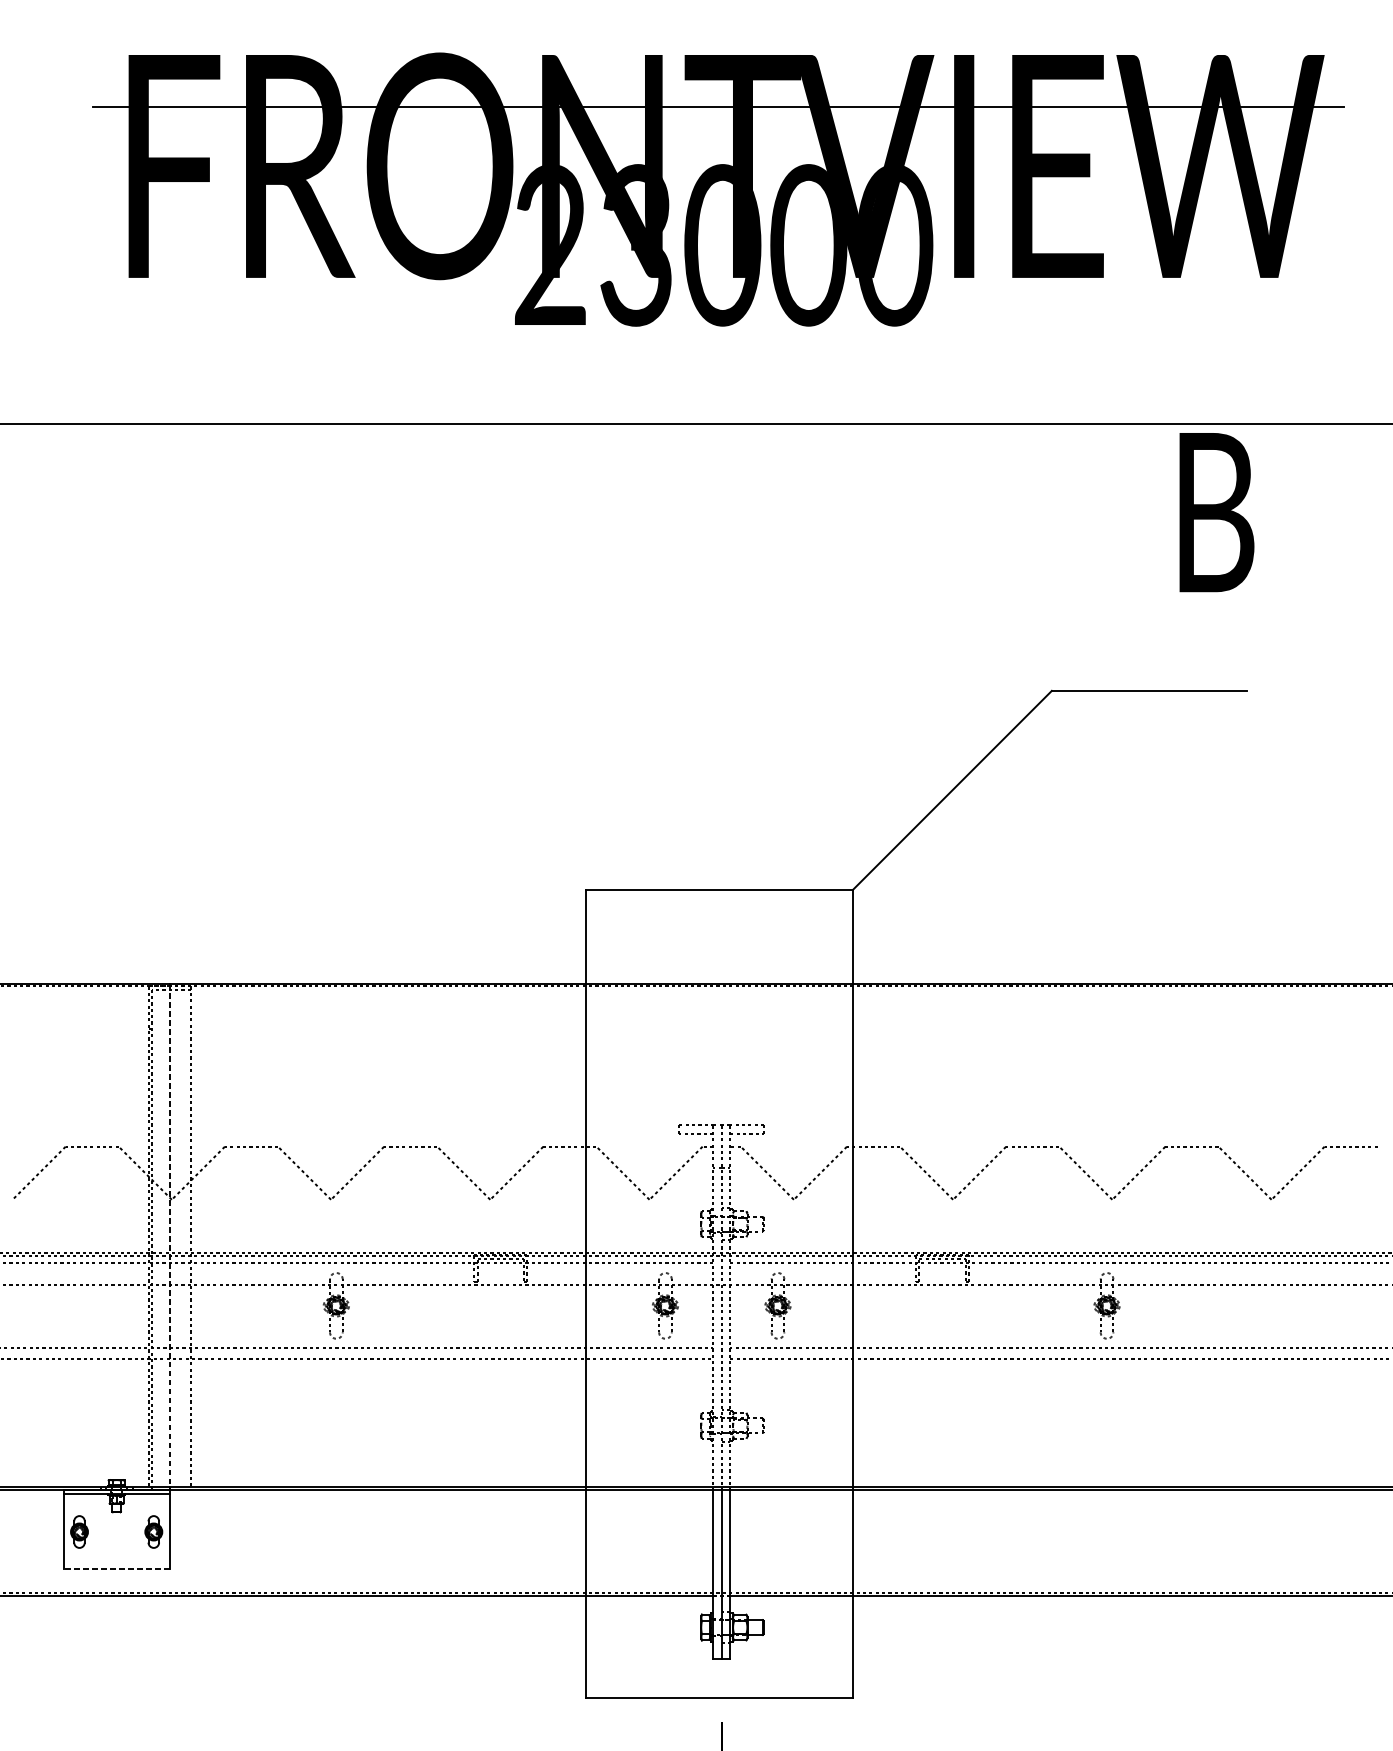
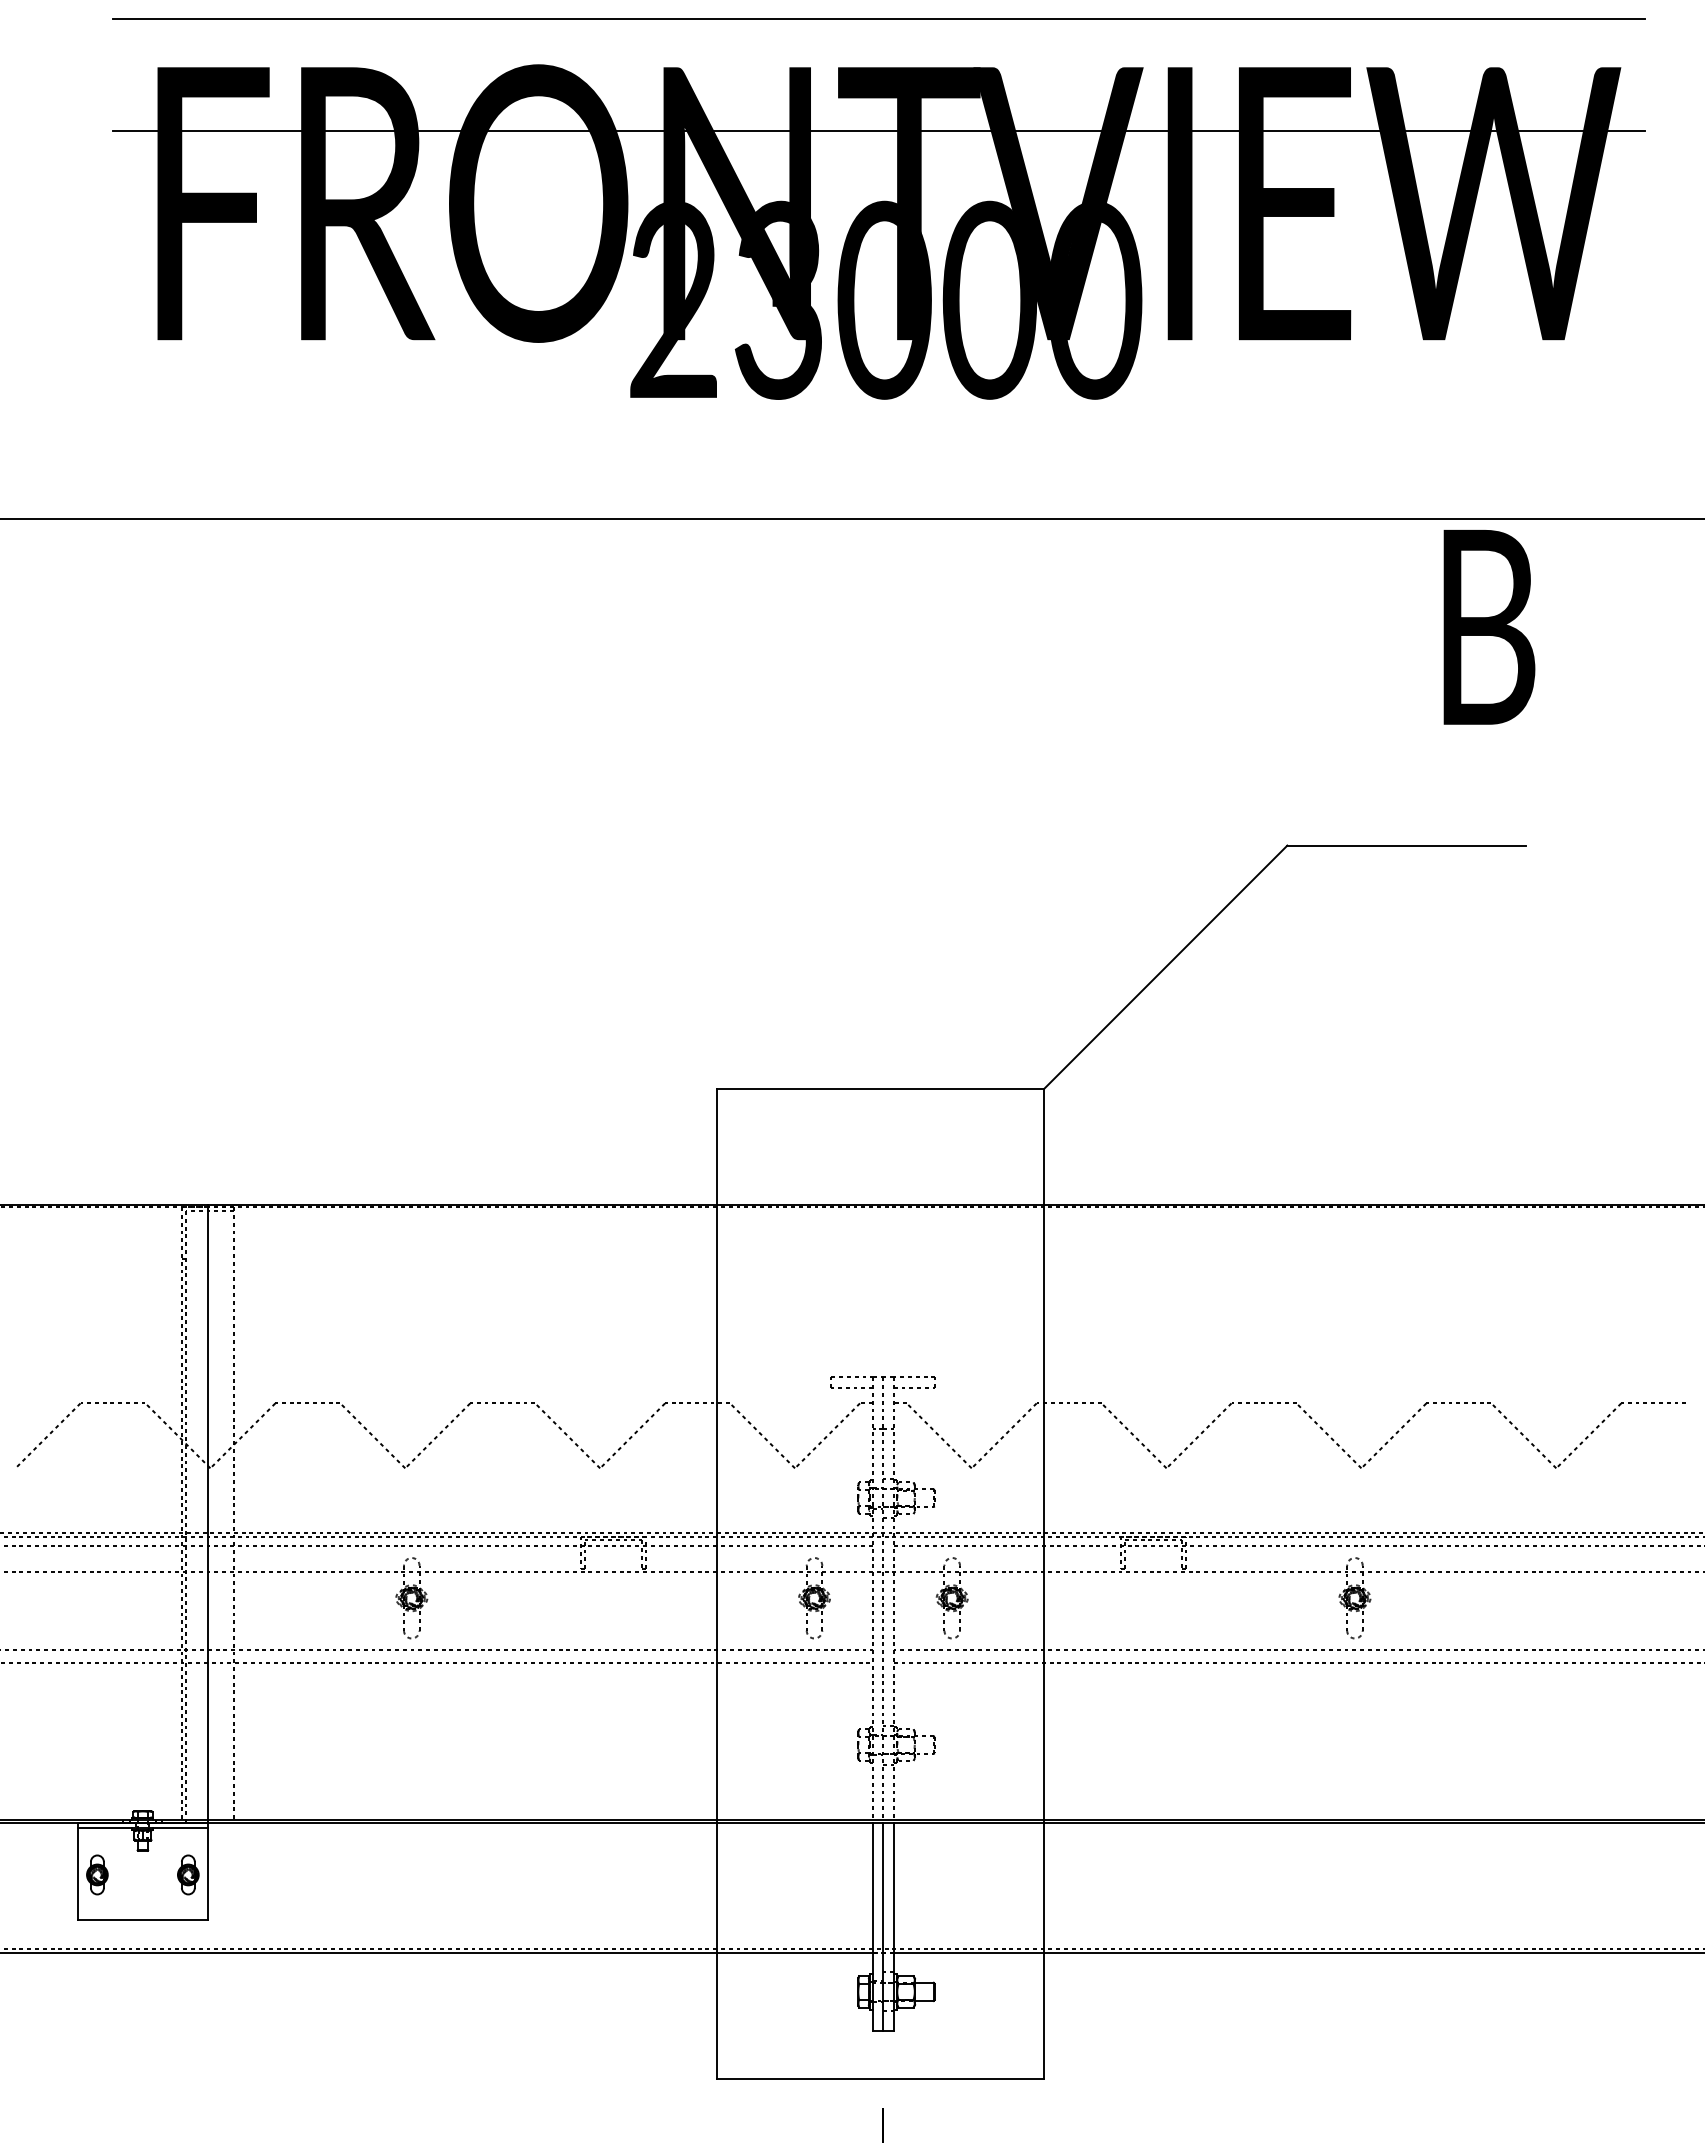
line: (717, 15) -> (878, 19), added
line: (169, 1235) -> (207, 1512), dashed -> solid
line: (116, 1569) -> (142, 1920), dashed -> solid

